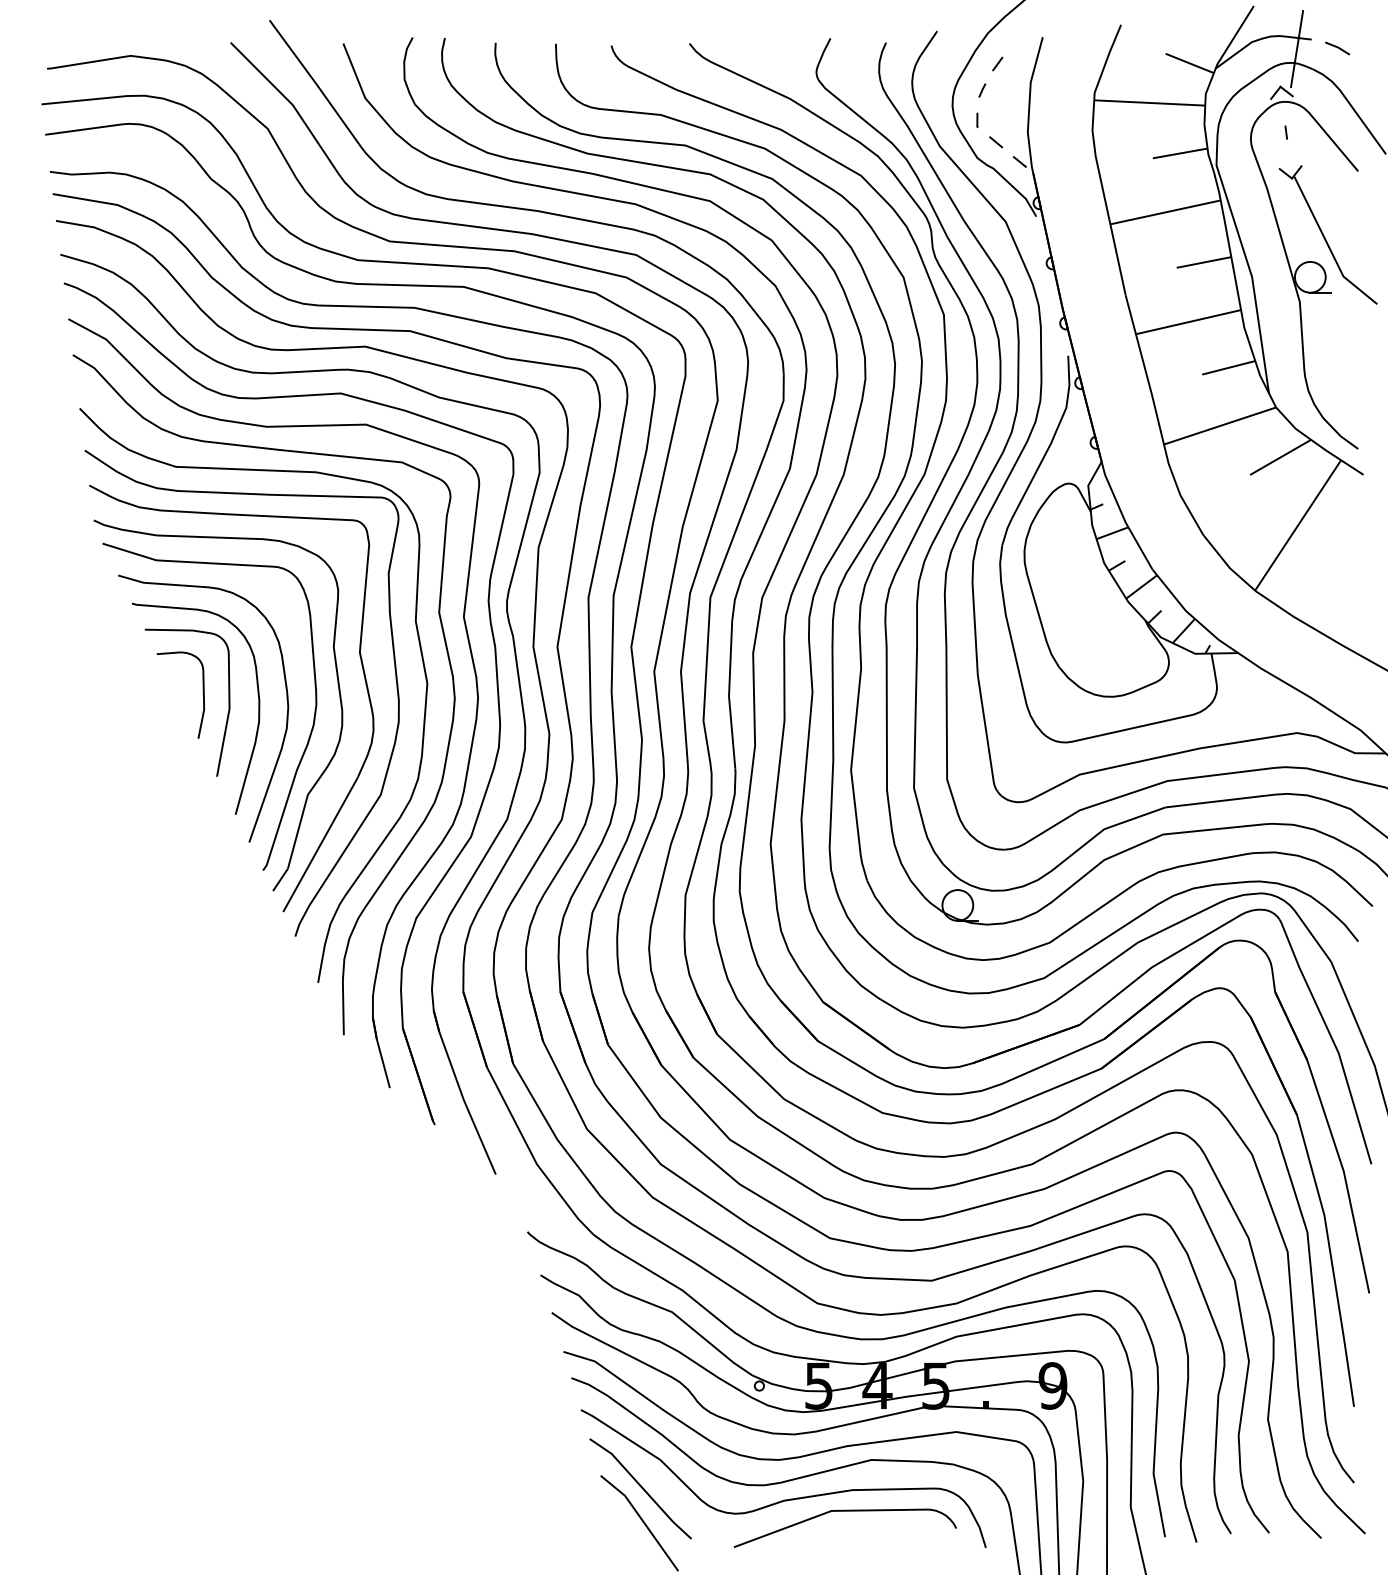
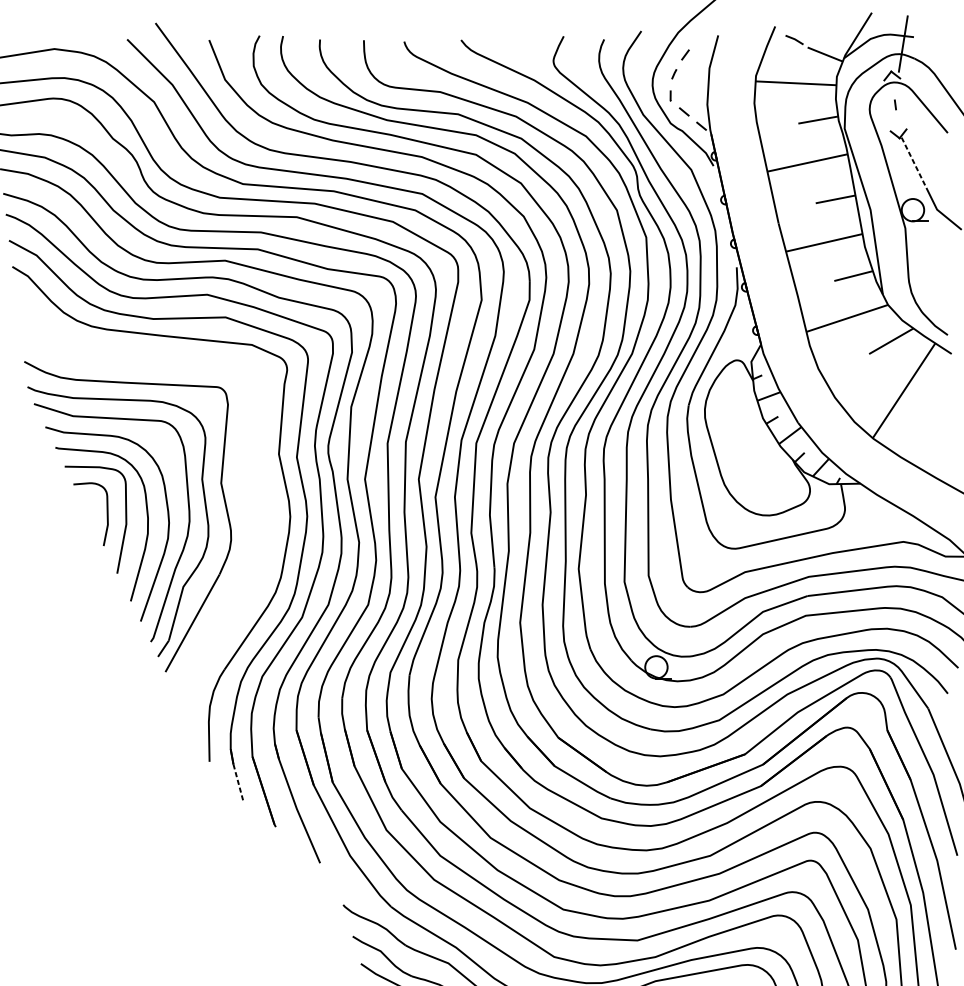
line: (1337, 48) -> (794, 40), moved
line: (1311, 212) -> (913, 163), solid -> dashed
part: (395, 679) -> (247, 502), removed
line: (383, 1063) -> (238, 782), solid -> dashed

